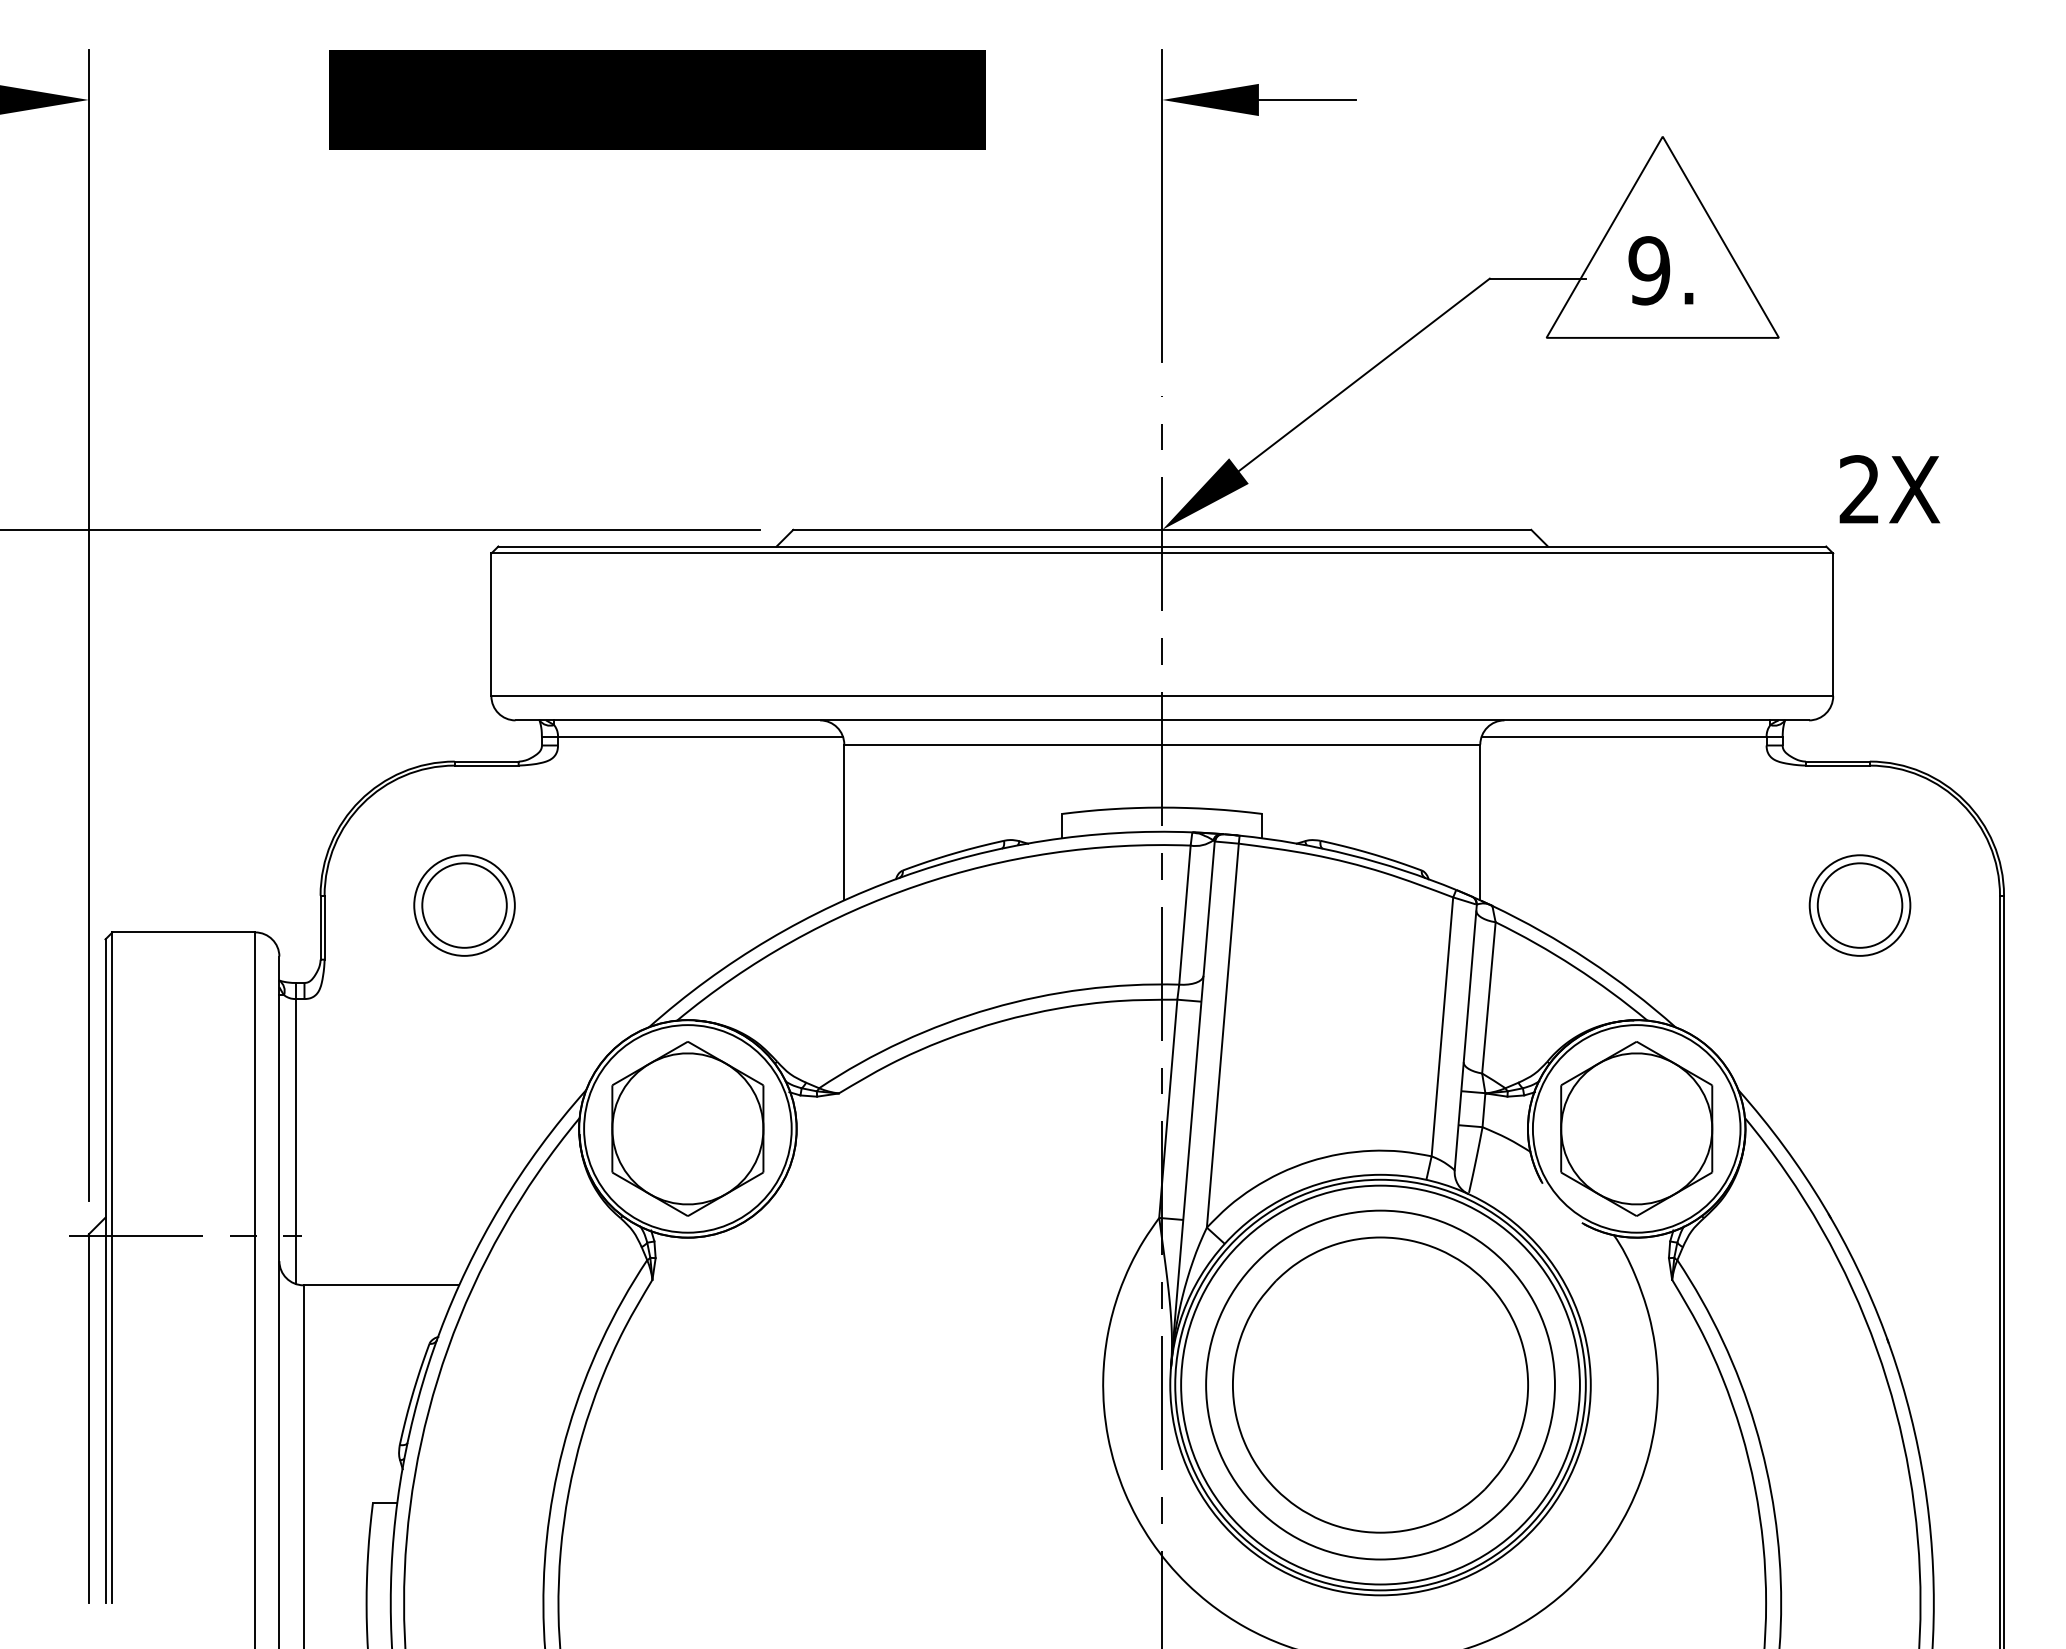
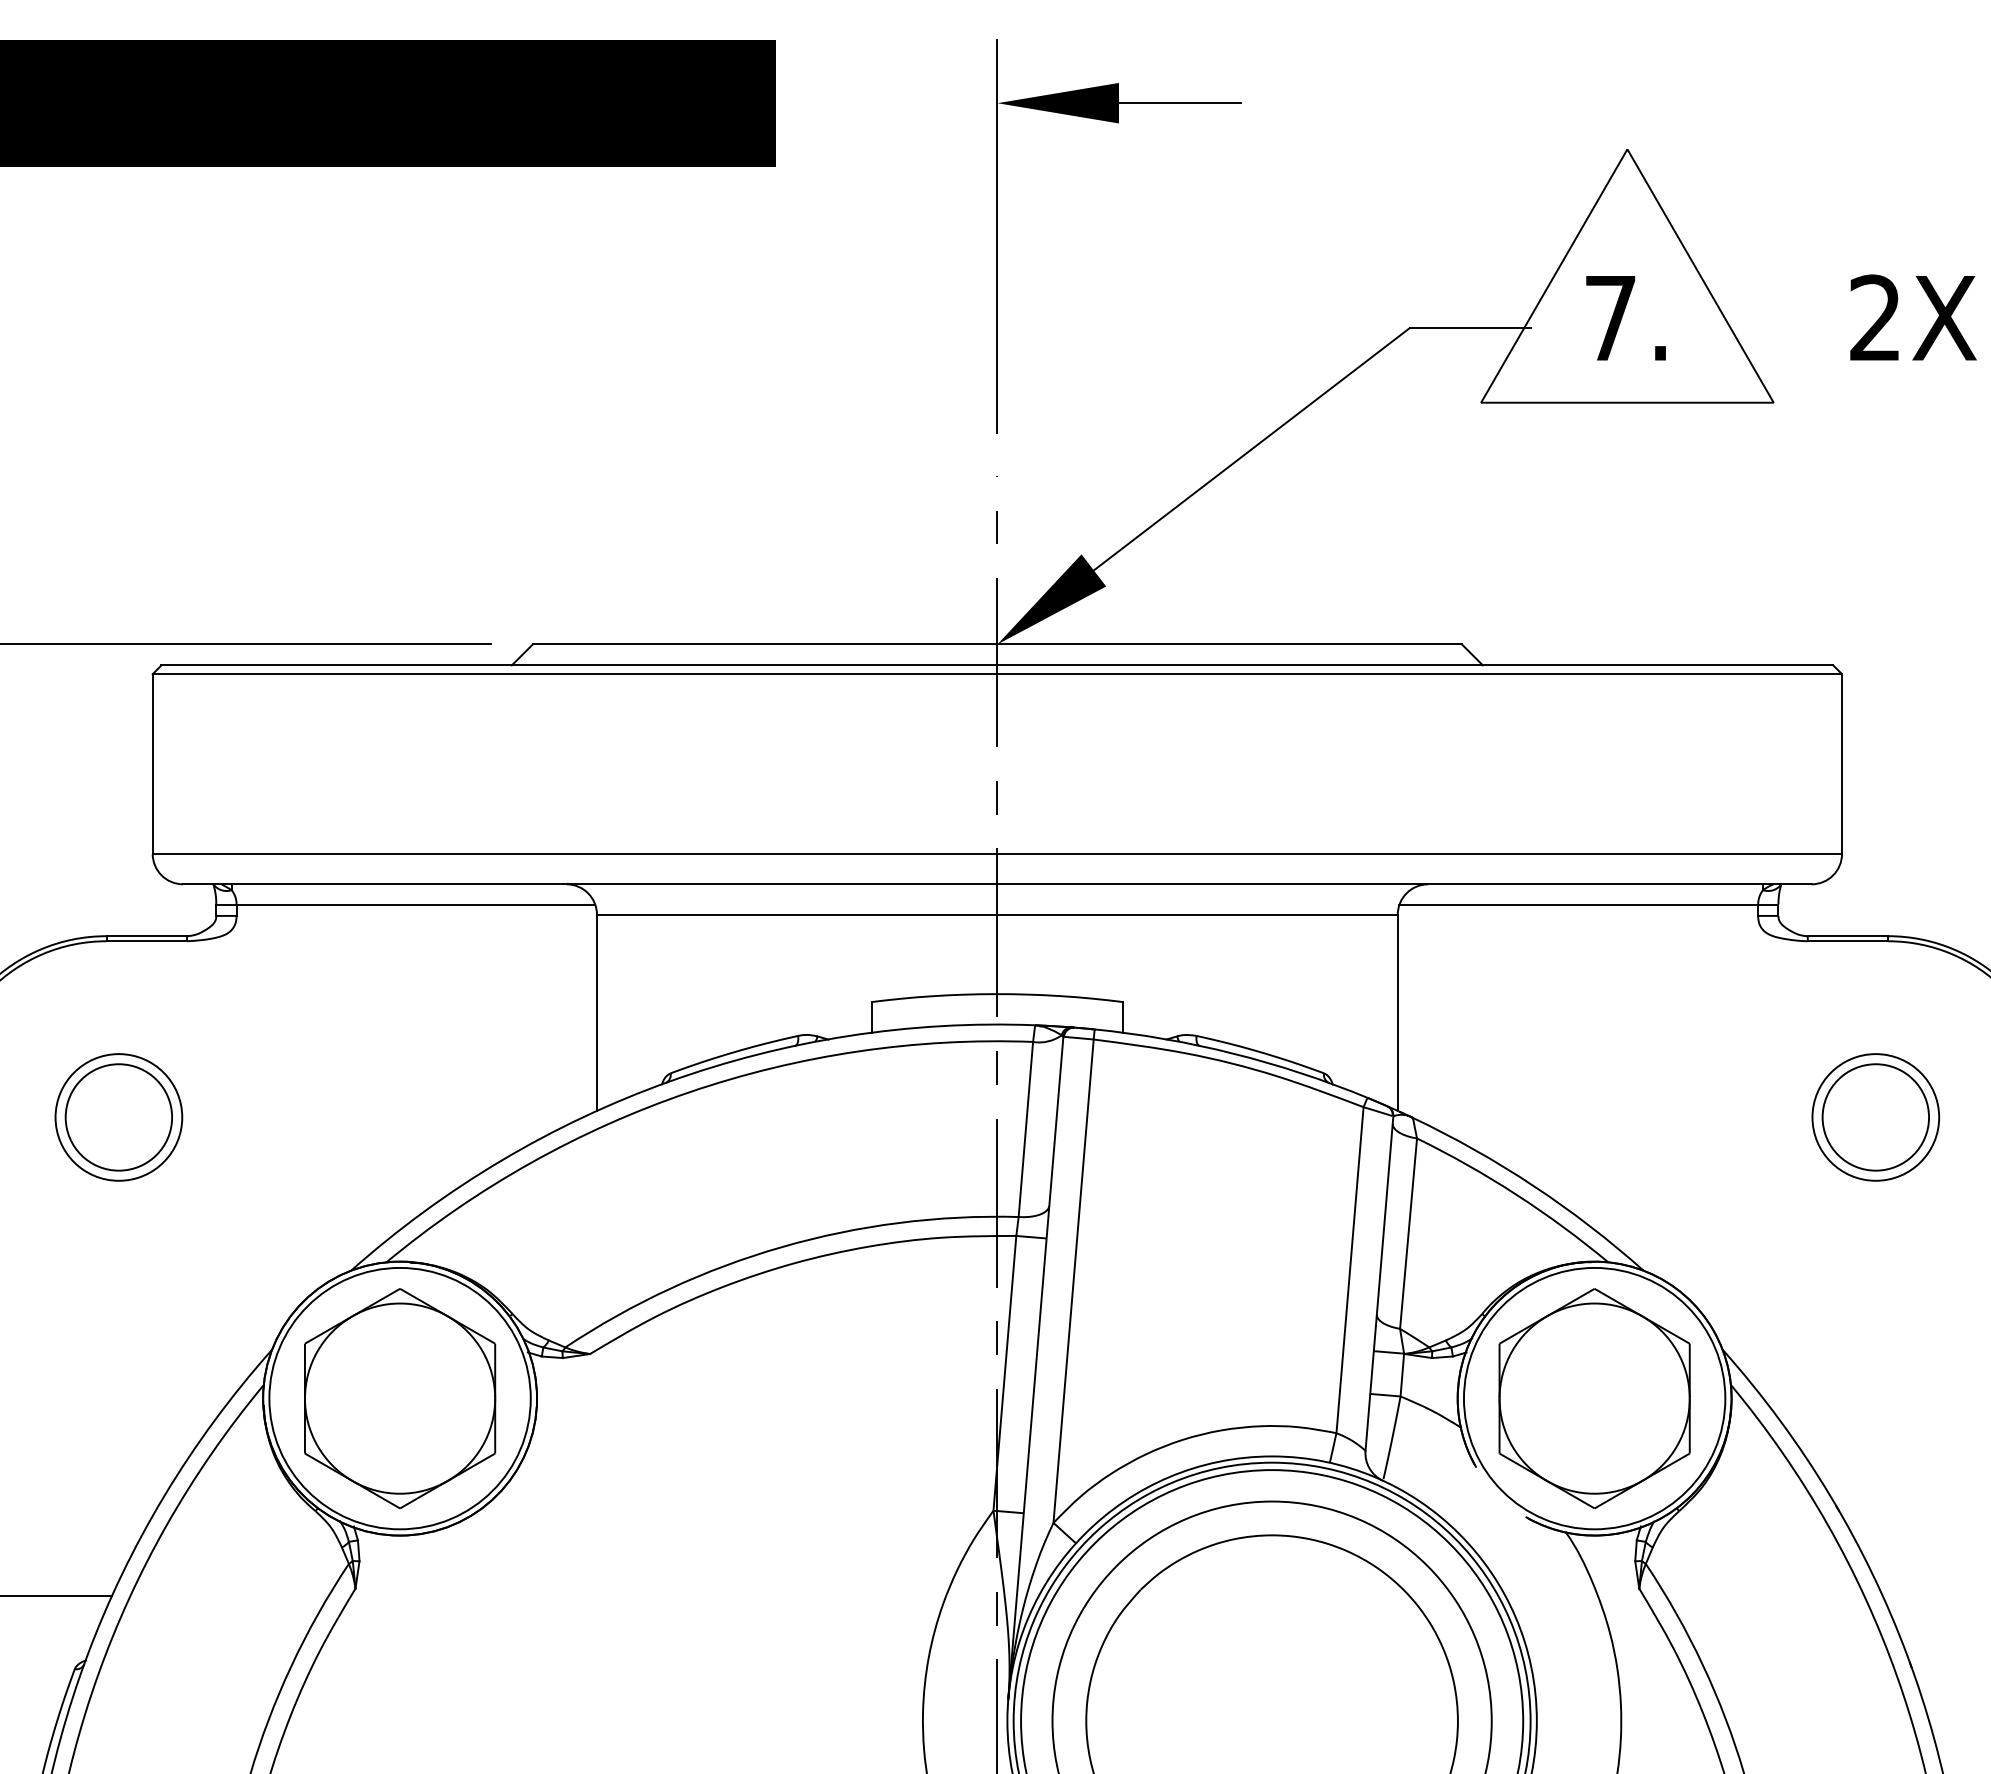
text: (1649, 270) -> (1610, 317), 9. -> 7.
text: (1889, 489) -> (1912, 317), moved

